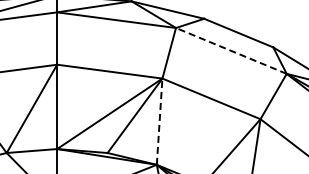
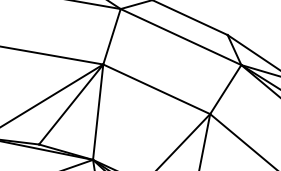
line: (231, 50) -> (181, 36), dashed -> solid
line: (159, 121) -> (98, 111), dashed -> solid

